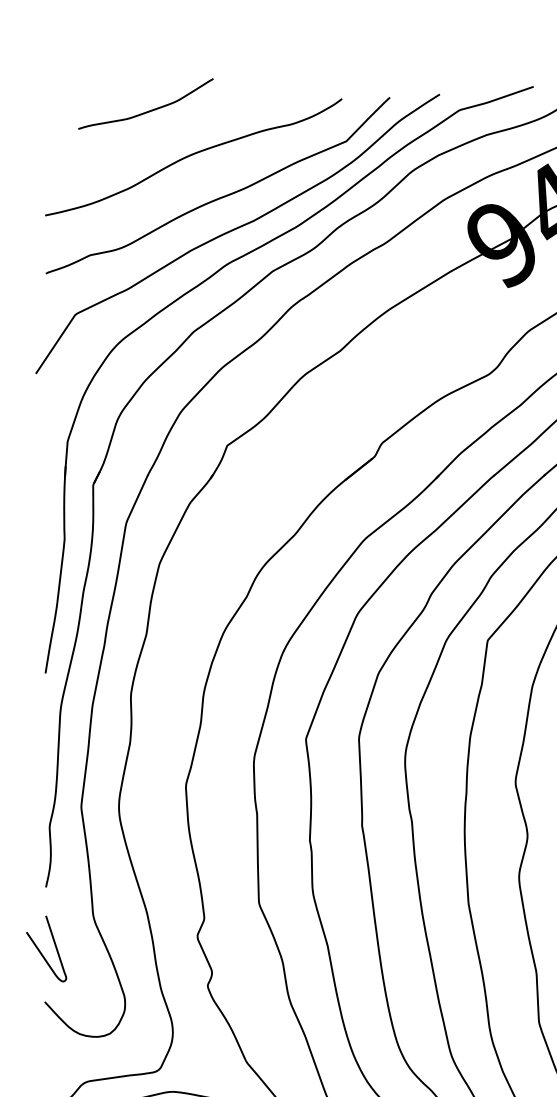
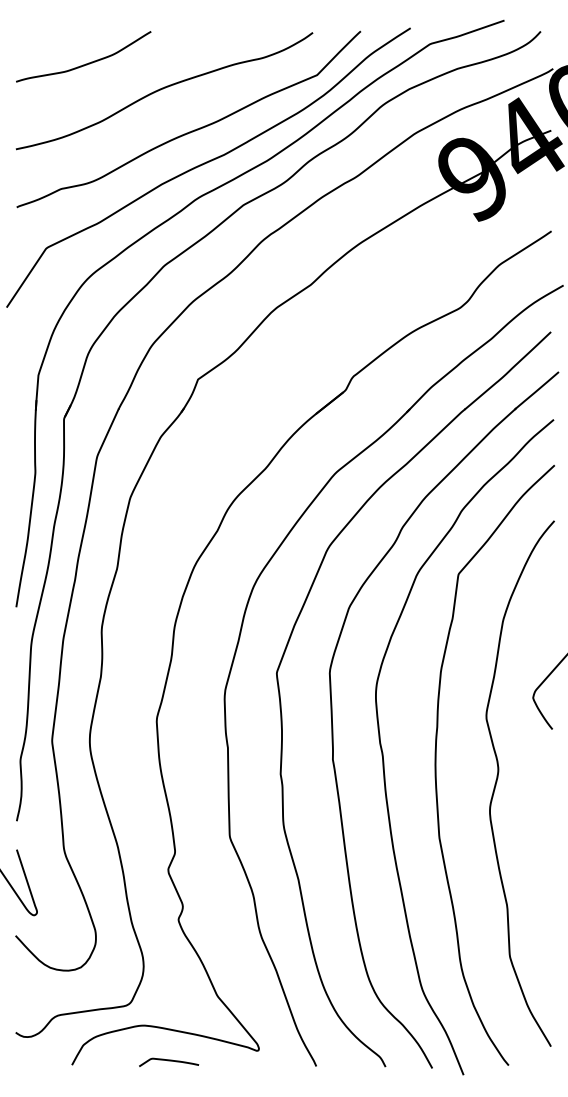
curve: (147, 110) -> (85, 63), moved

